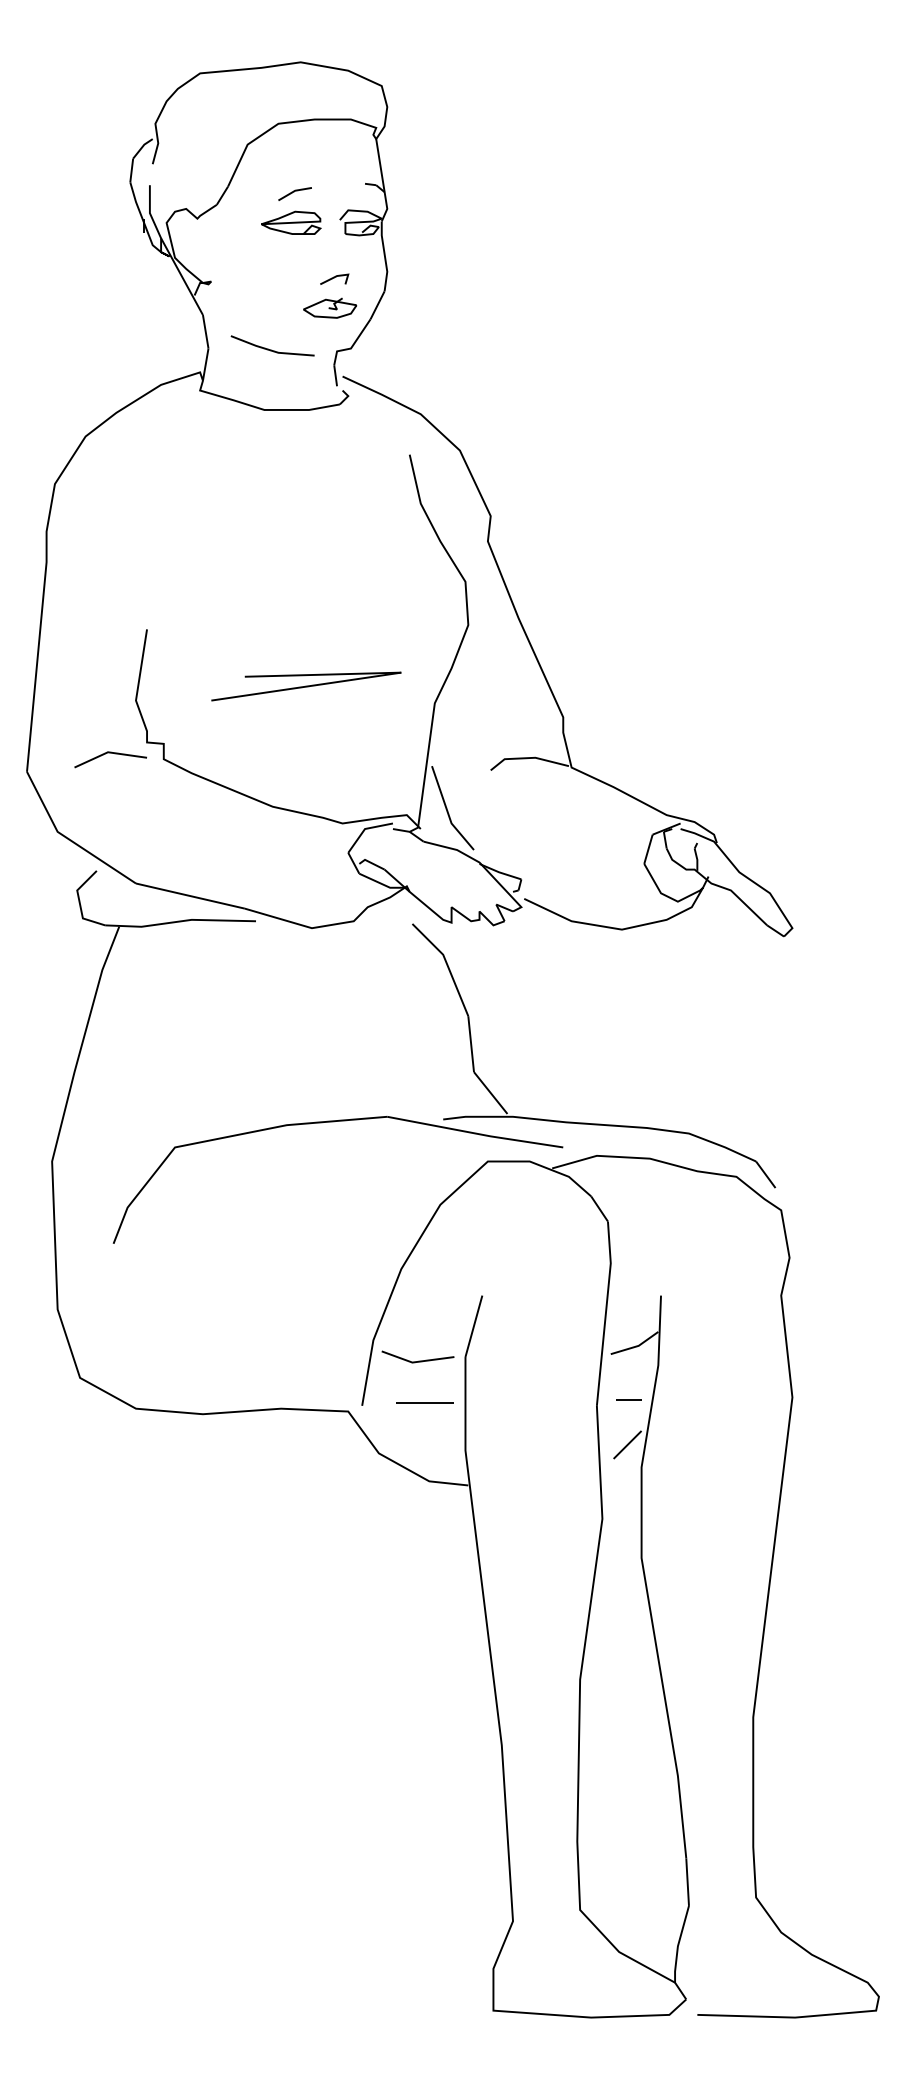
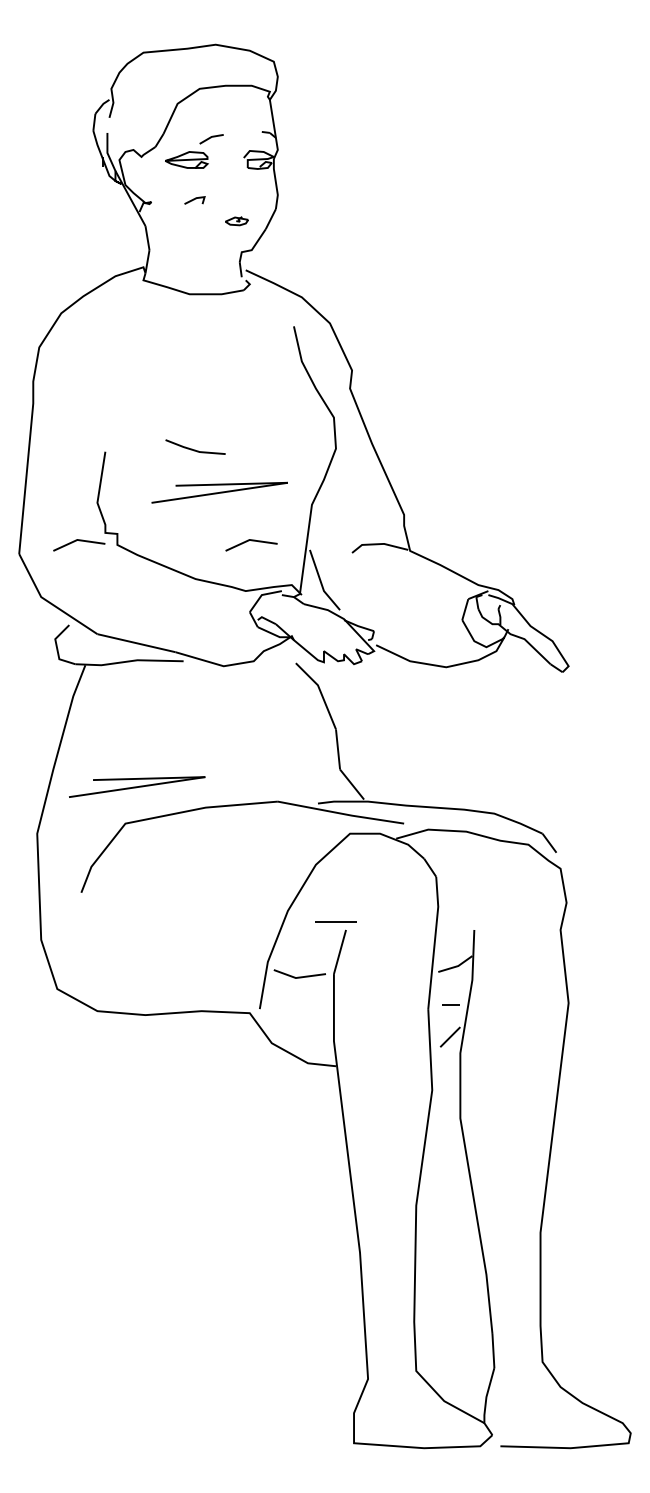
curve: (291, 222) -> (186, 159), moved
line: (334, 278) -> (194, 199), moved
part: (330, 307) -> (237, 220), size x0.6
line: (271, 349) -> (194, 449), moved
line: (350, 753) -> (251, 540), added
part: (191, 1096) -> (137, 787), added
line: (424, 1402) -> (335, 921), moved

